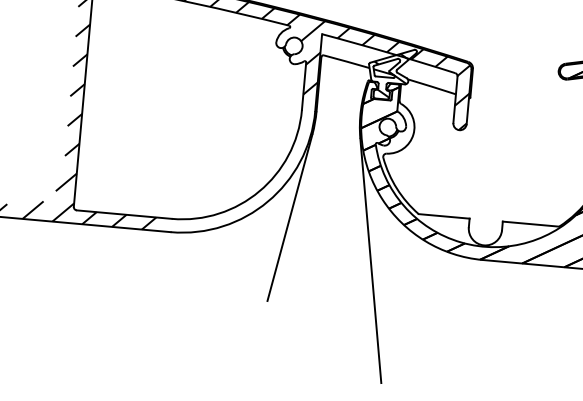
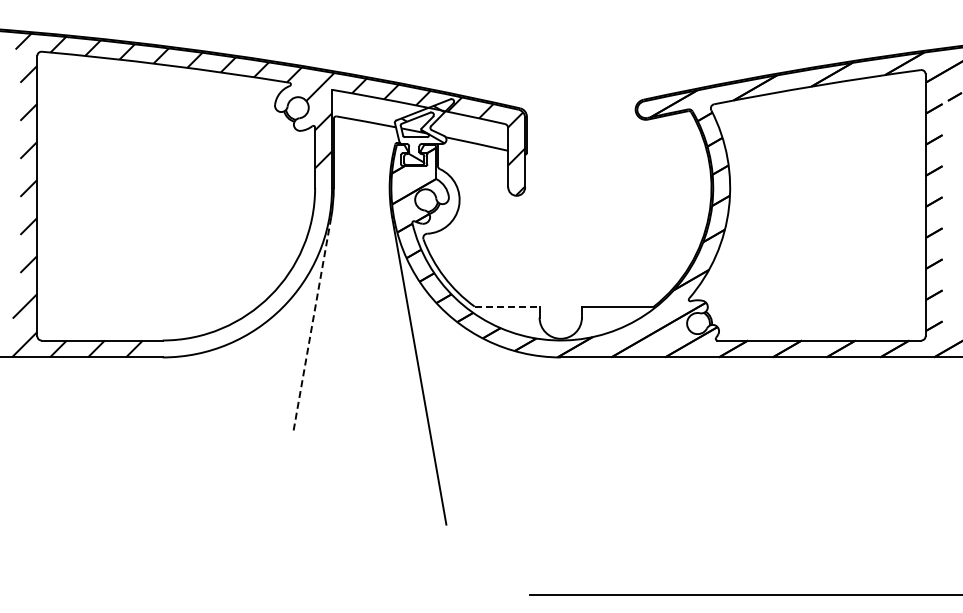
line: (444, 216) -> (507, 306), solid -> dashed
line: (290, 217) -> (312, 325), solid -> dashed

